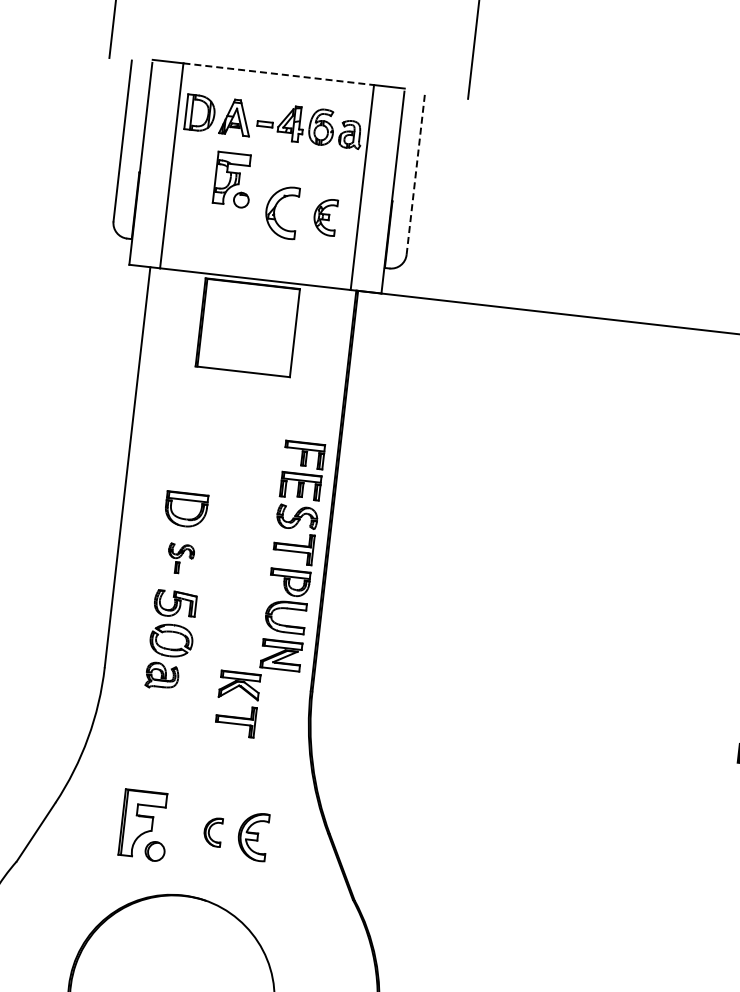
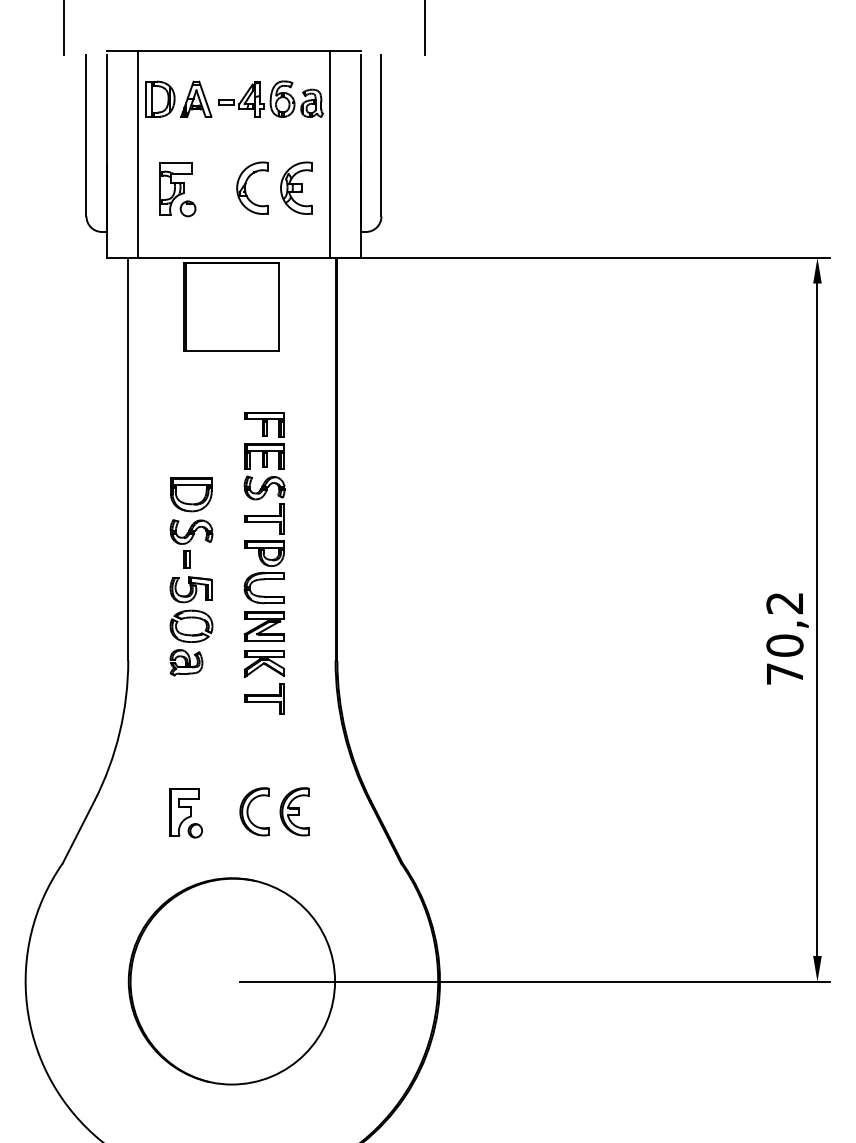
line: (278, 74) -> (233, 51), dashed -> solid
line: (415, 174) -> (381, 135), dashed -> solid
part: (233, 179) -> (177, 189), moved
part: (325, 216) -> (296, 187), size x1.43
part: (292, 555) -> (264, 526), moved
part: (180, 558) -> (191, 543), size x1.67
part: (144, 825) -> (185, 813), size x0.71
part: (213, 831) -> (254, 811), size x1.67

